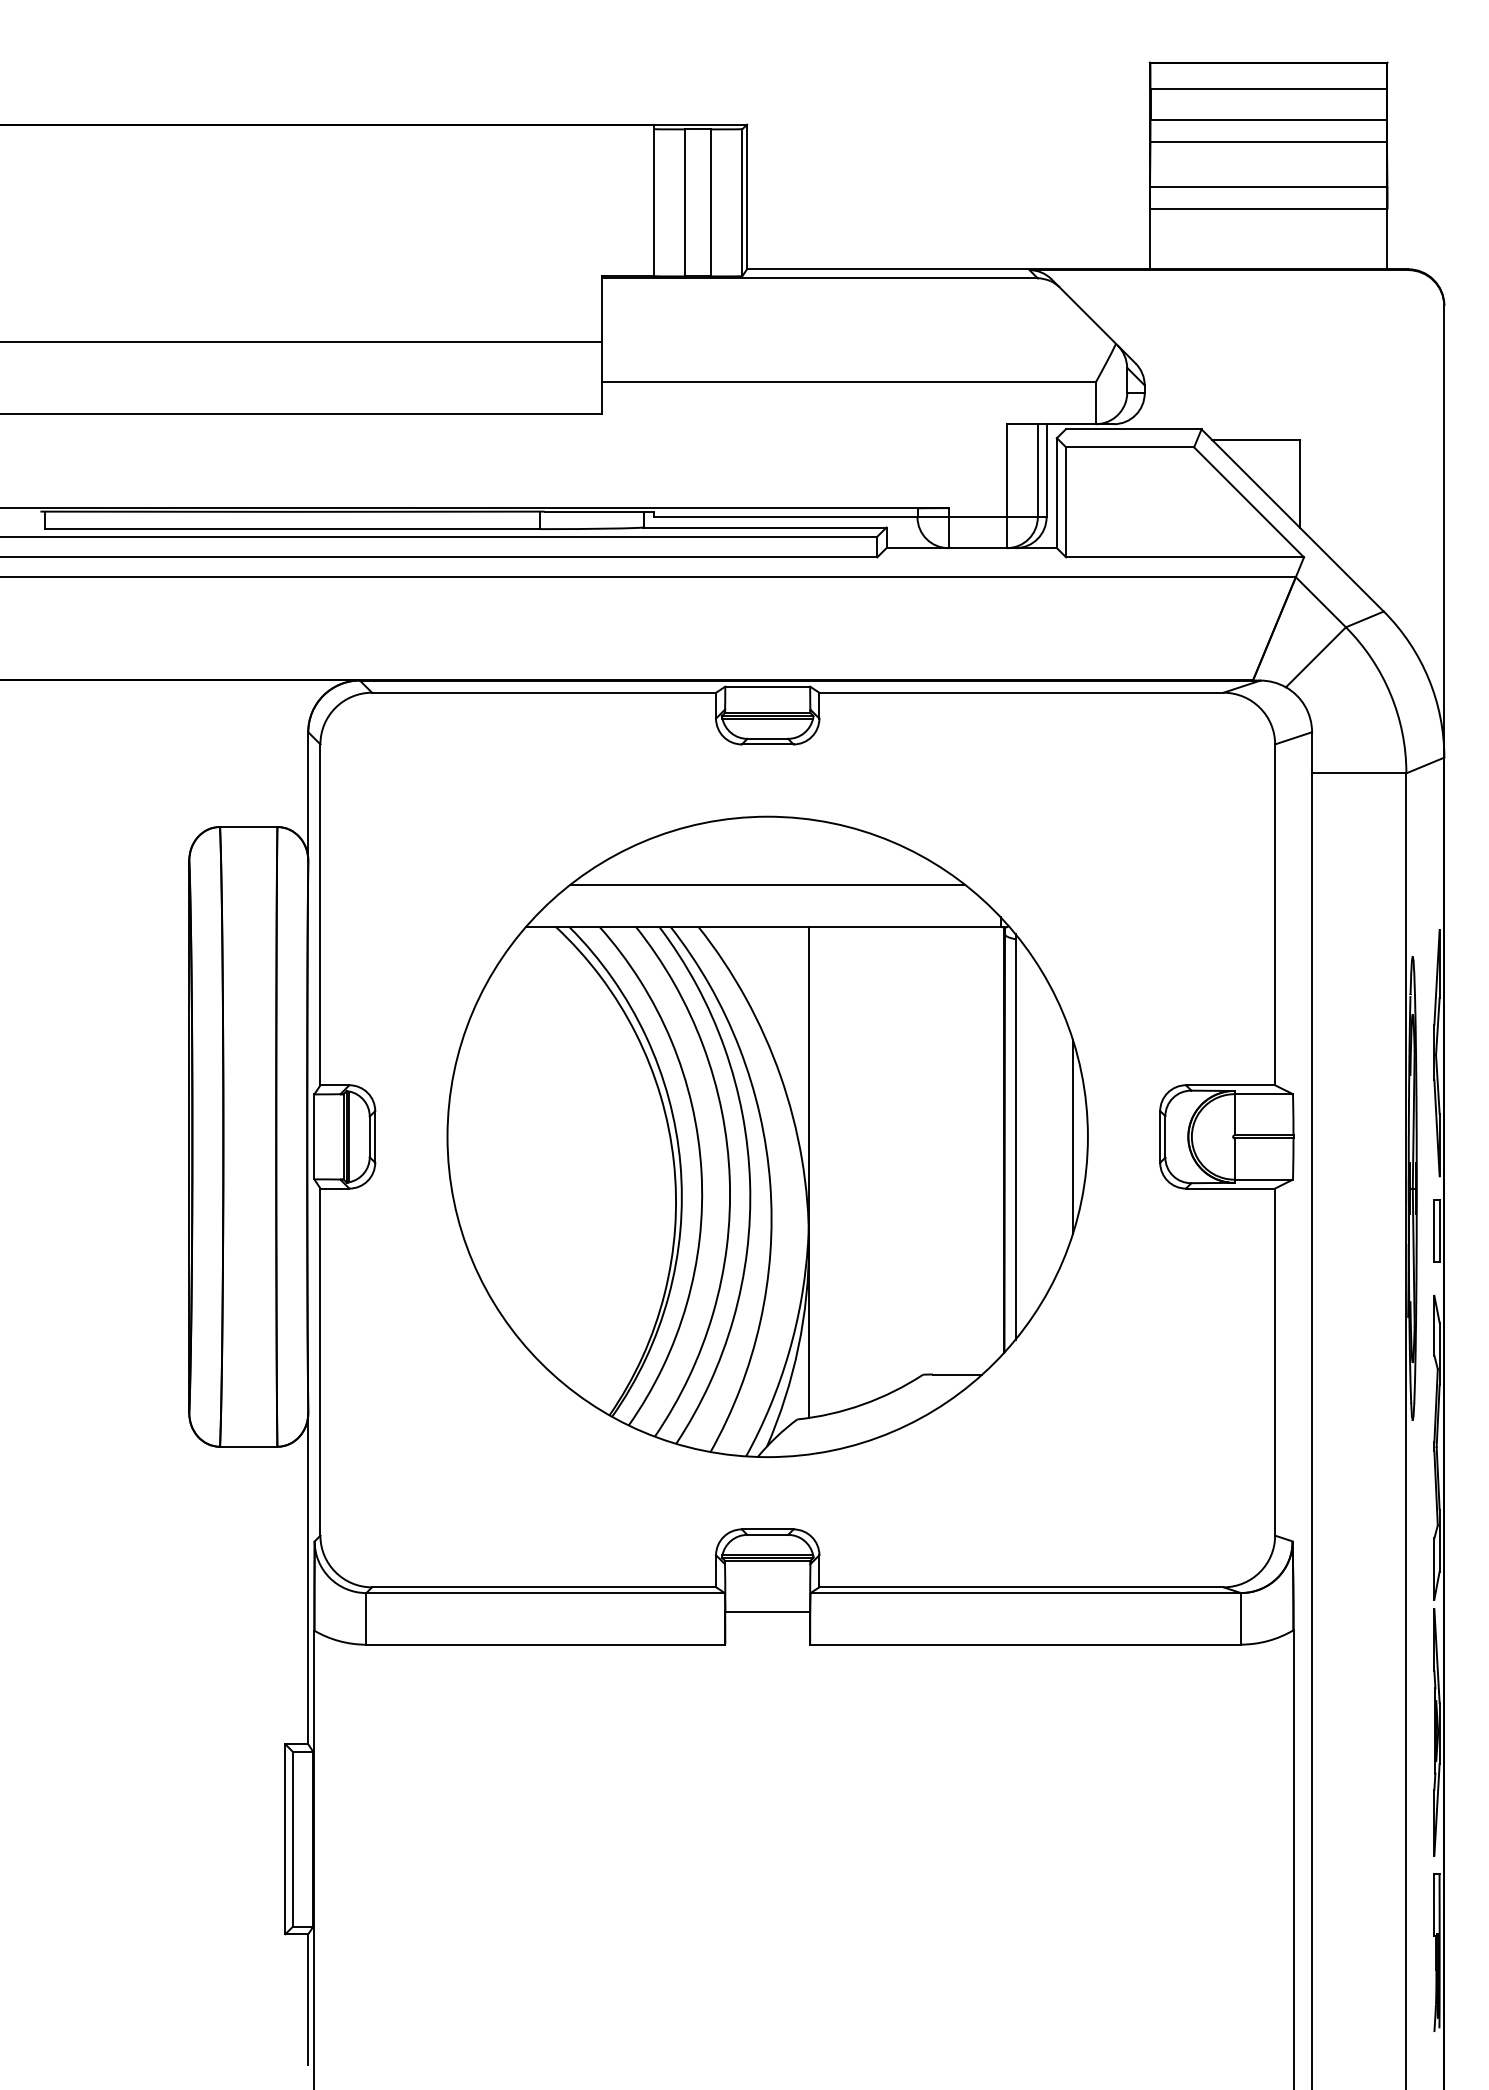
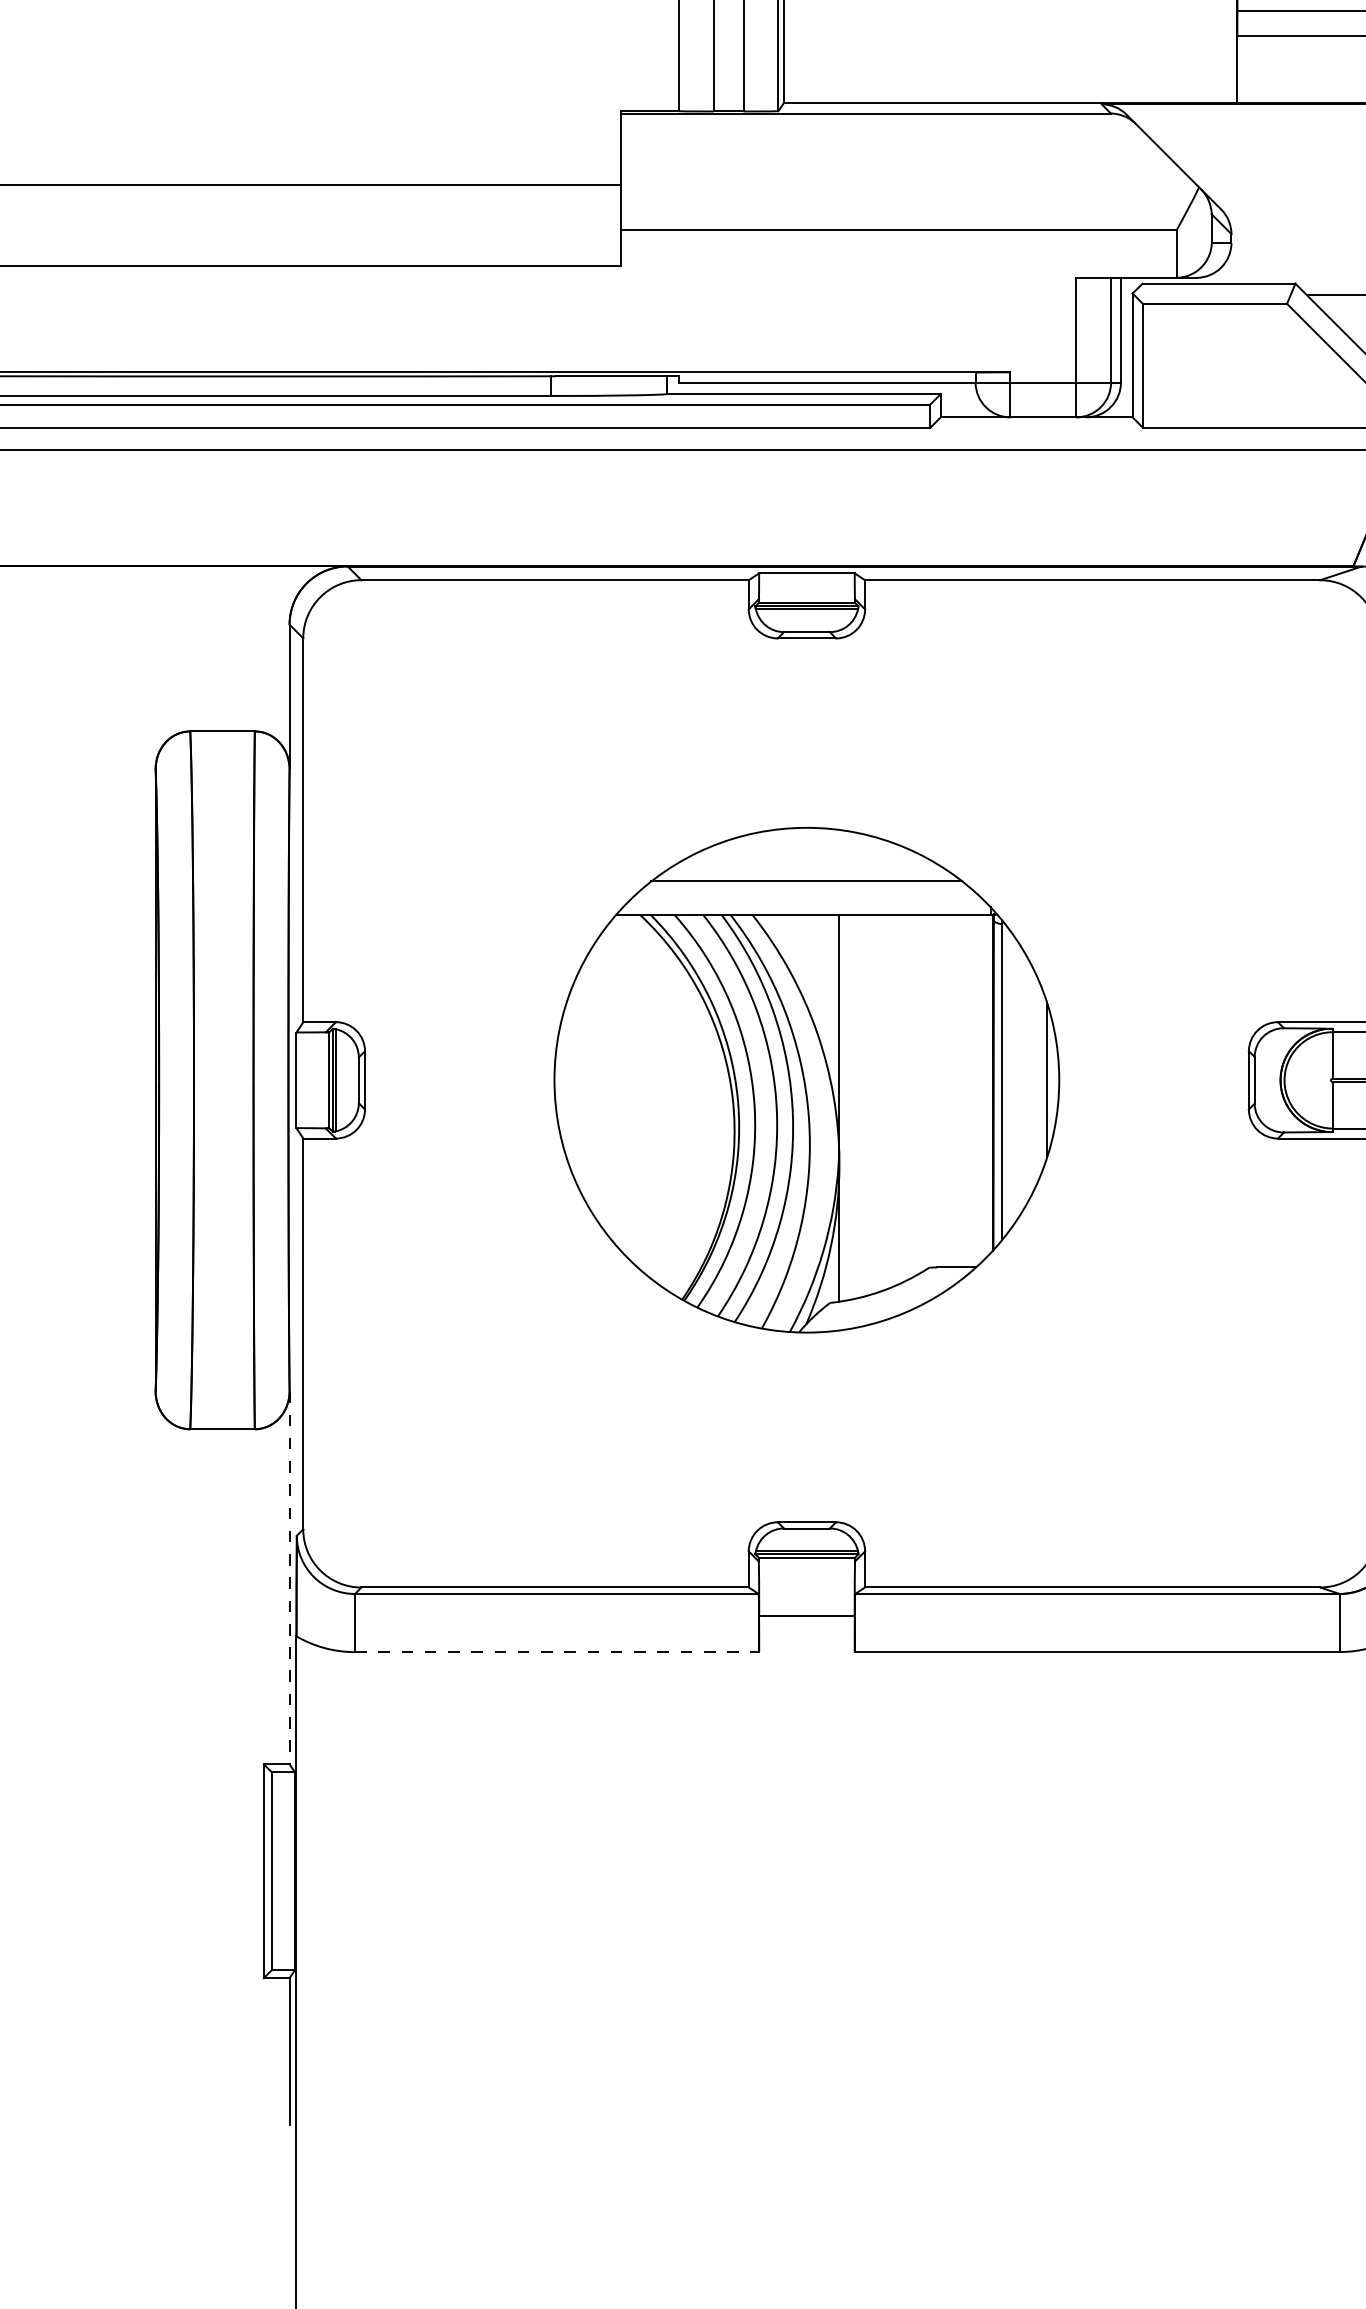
part: (767, 1136) -> (806, 1079), size x0.7
line: (308, 1578) -> (289, 1577), solid -> dashed
line: (546, 1644) -> (557, 1651), solid -> dashed

